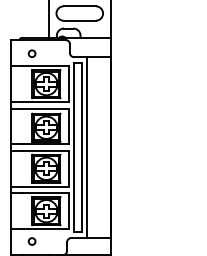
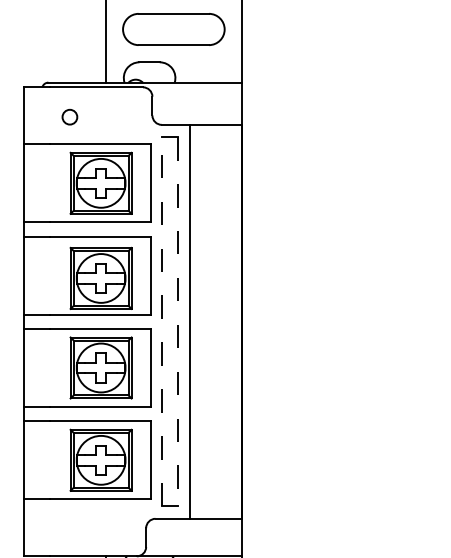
line: (74, 147) -> (162, 321), solid -> dashed
line: (81, 147) -> (177, 321), solid -> dashed
circle: (31, 241) -> (68, 526), removed

